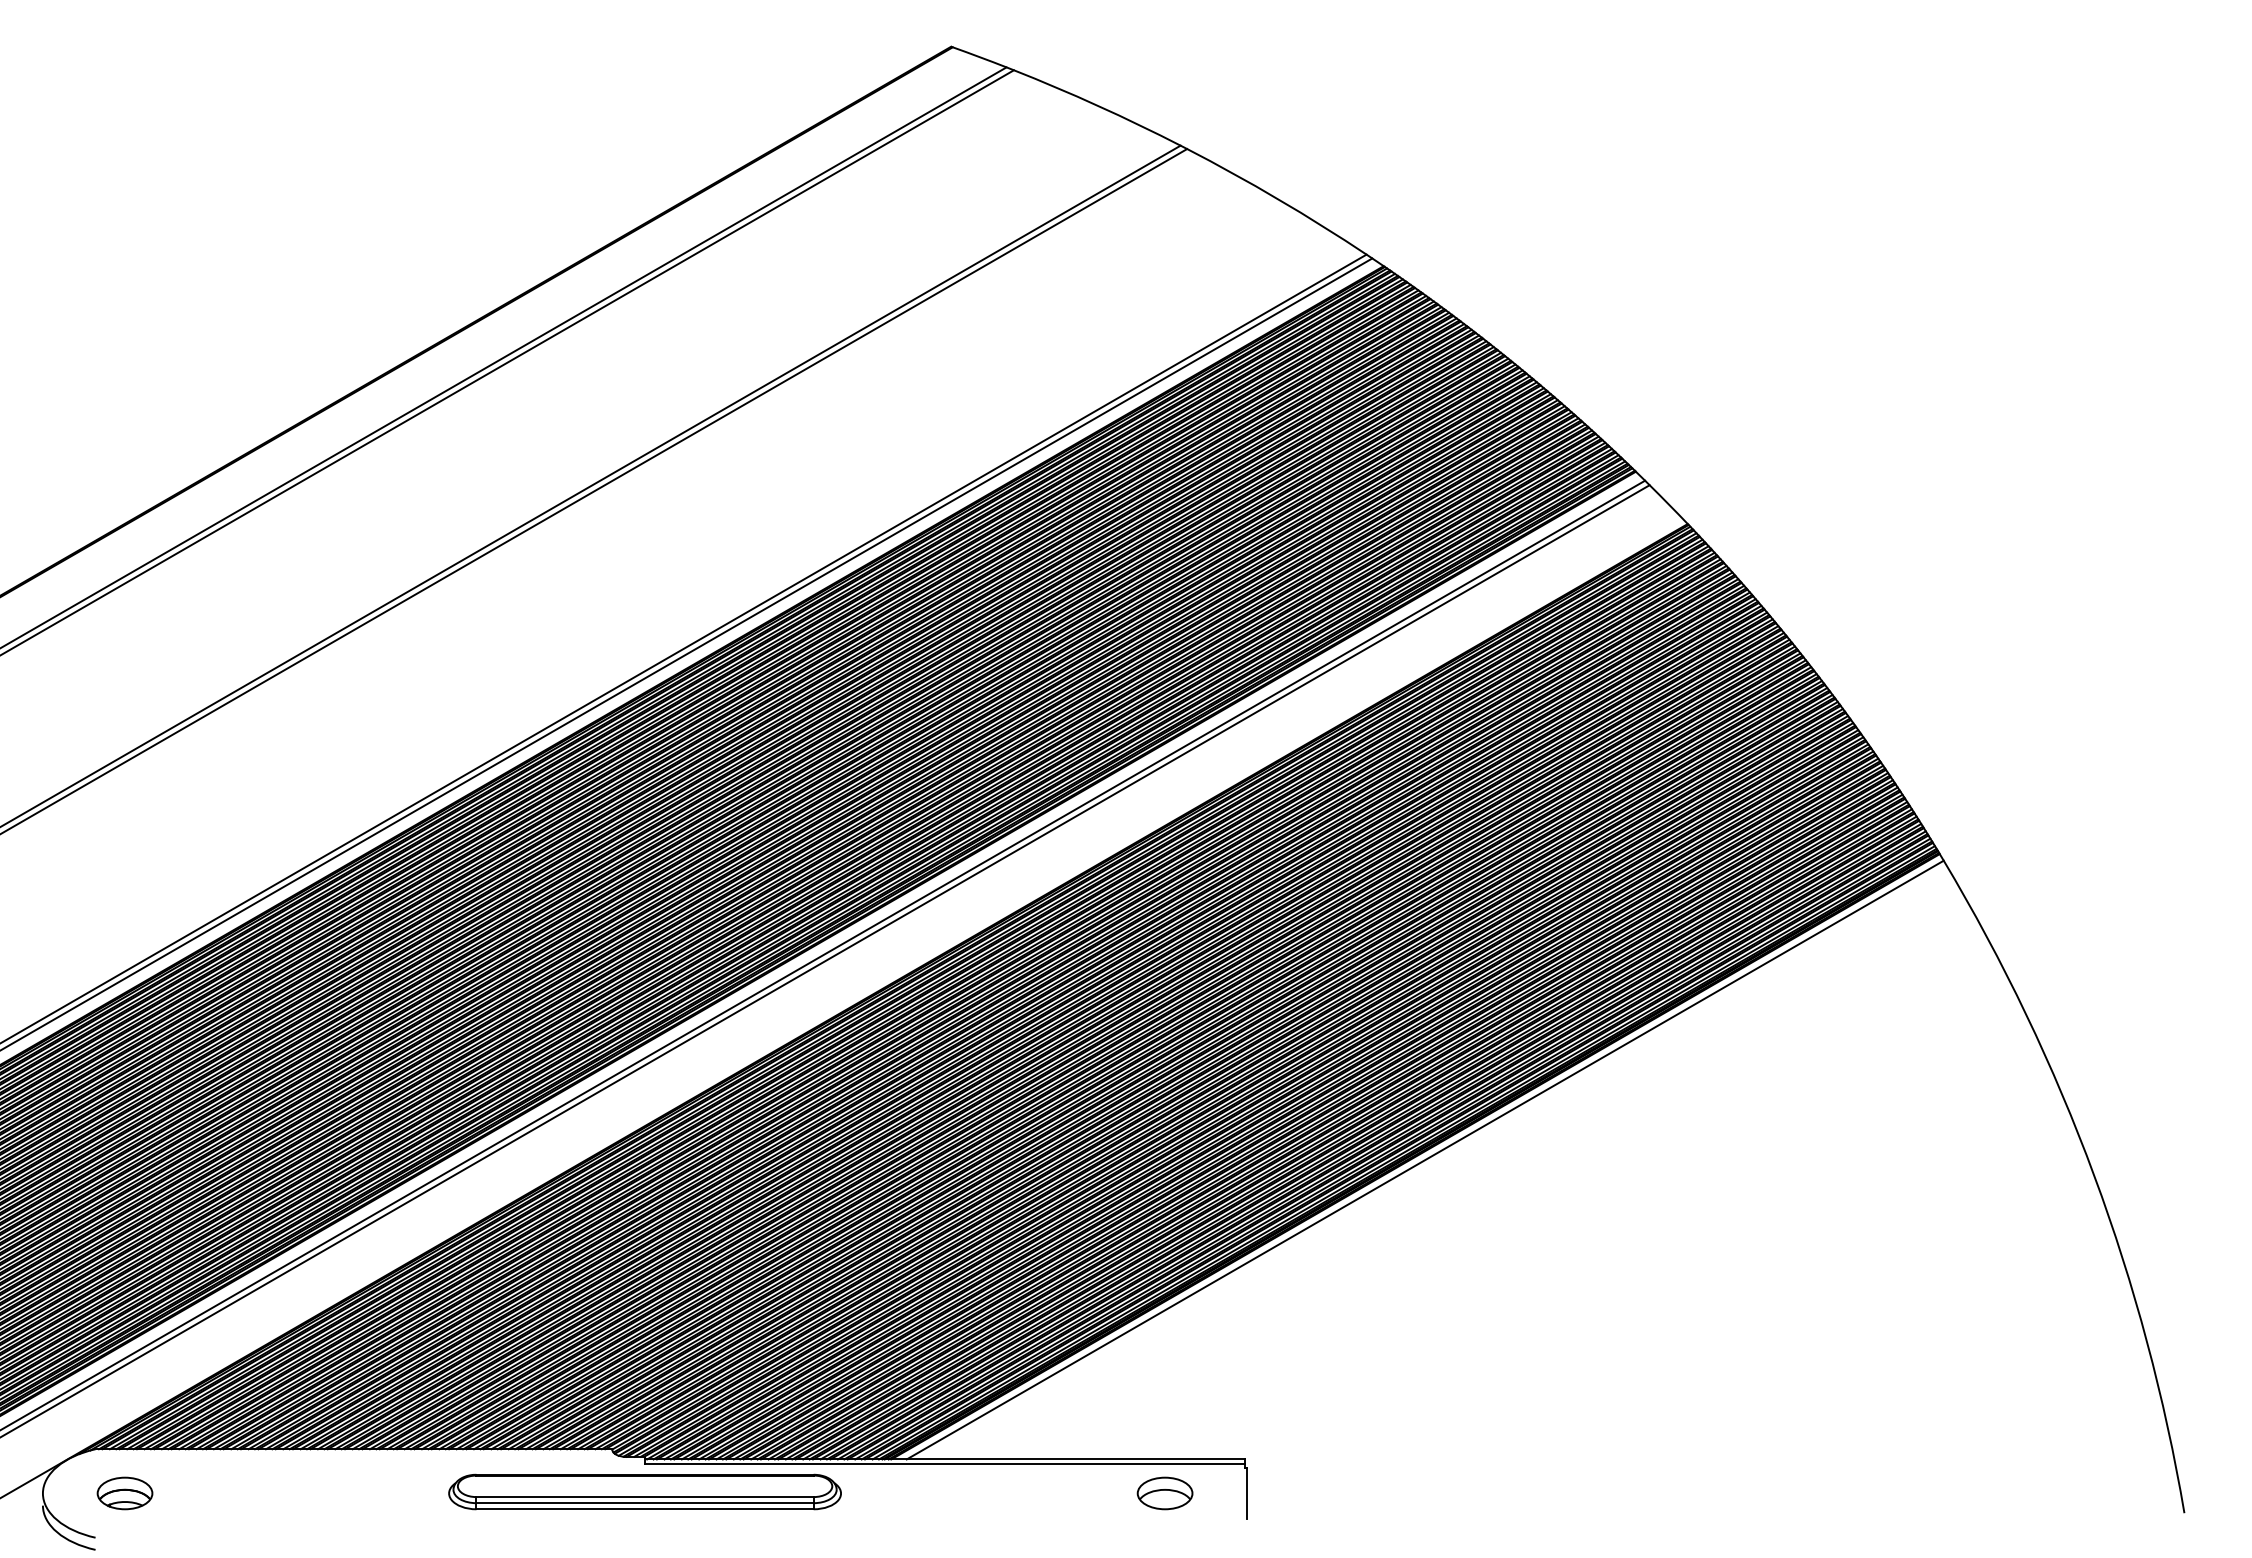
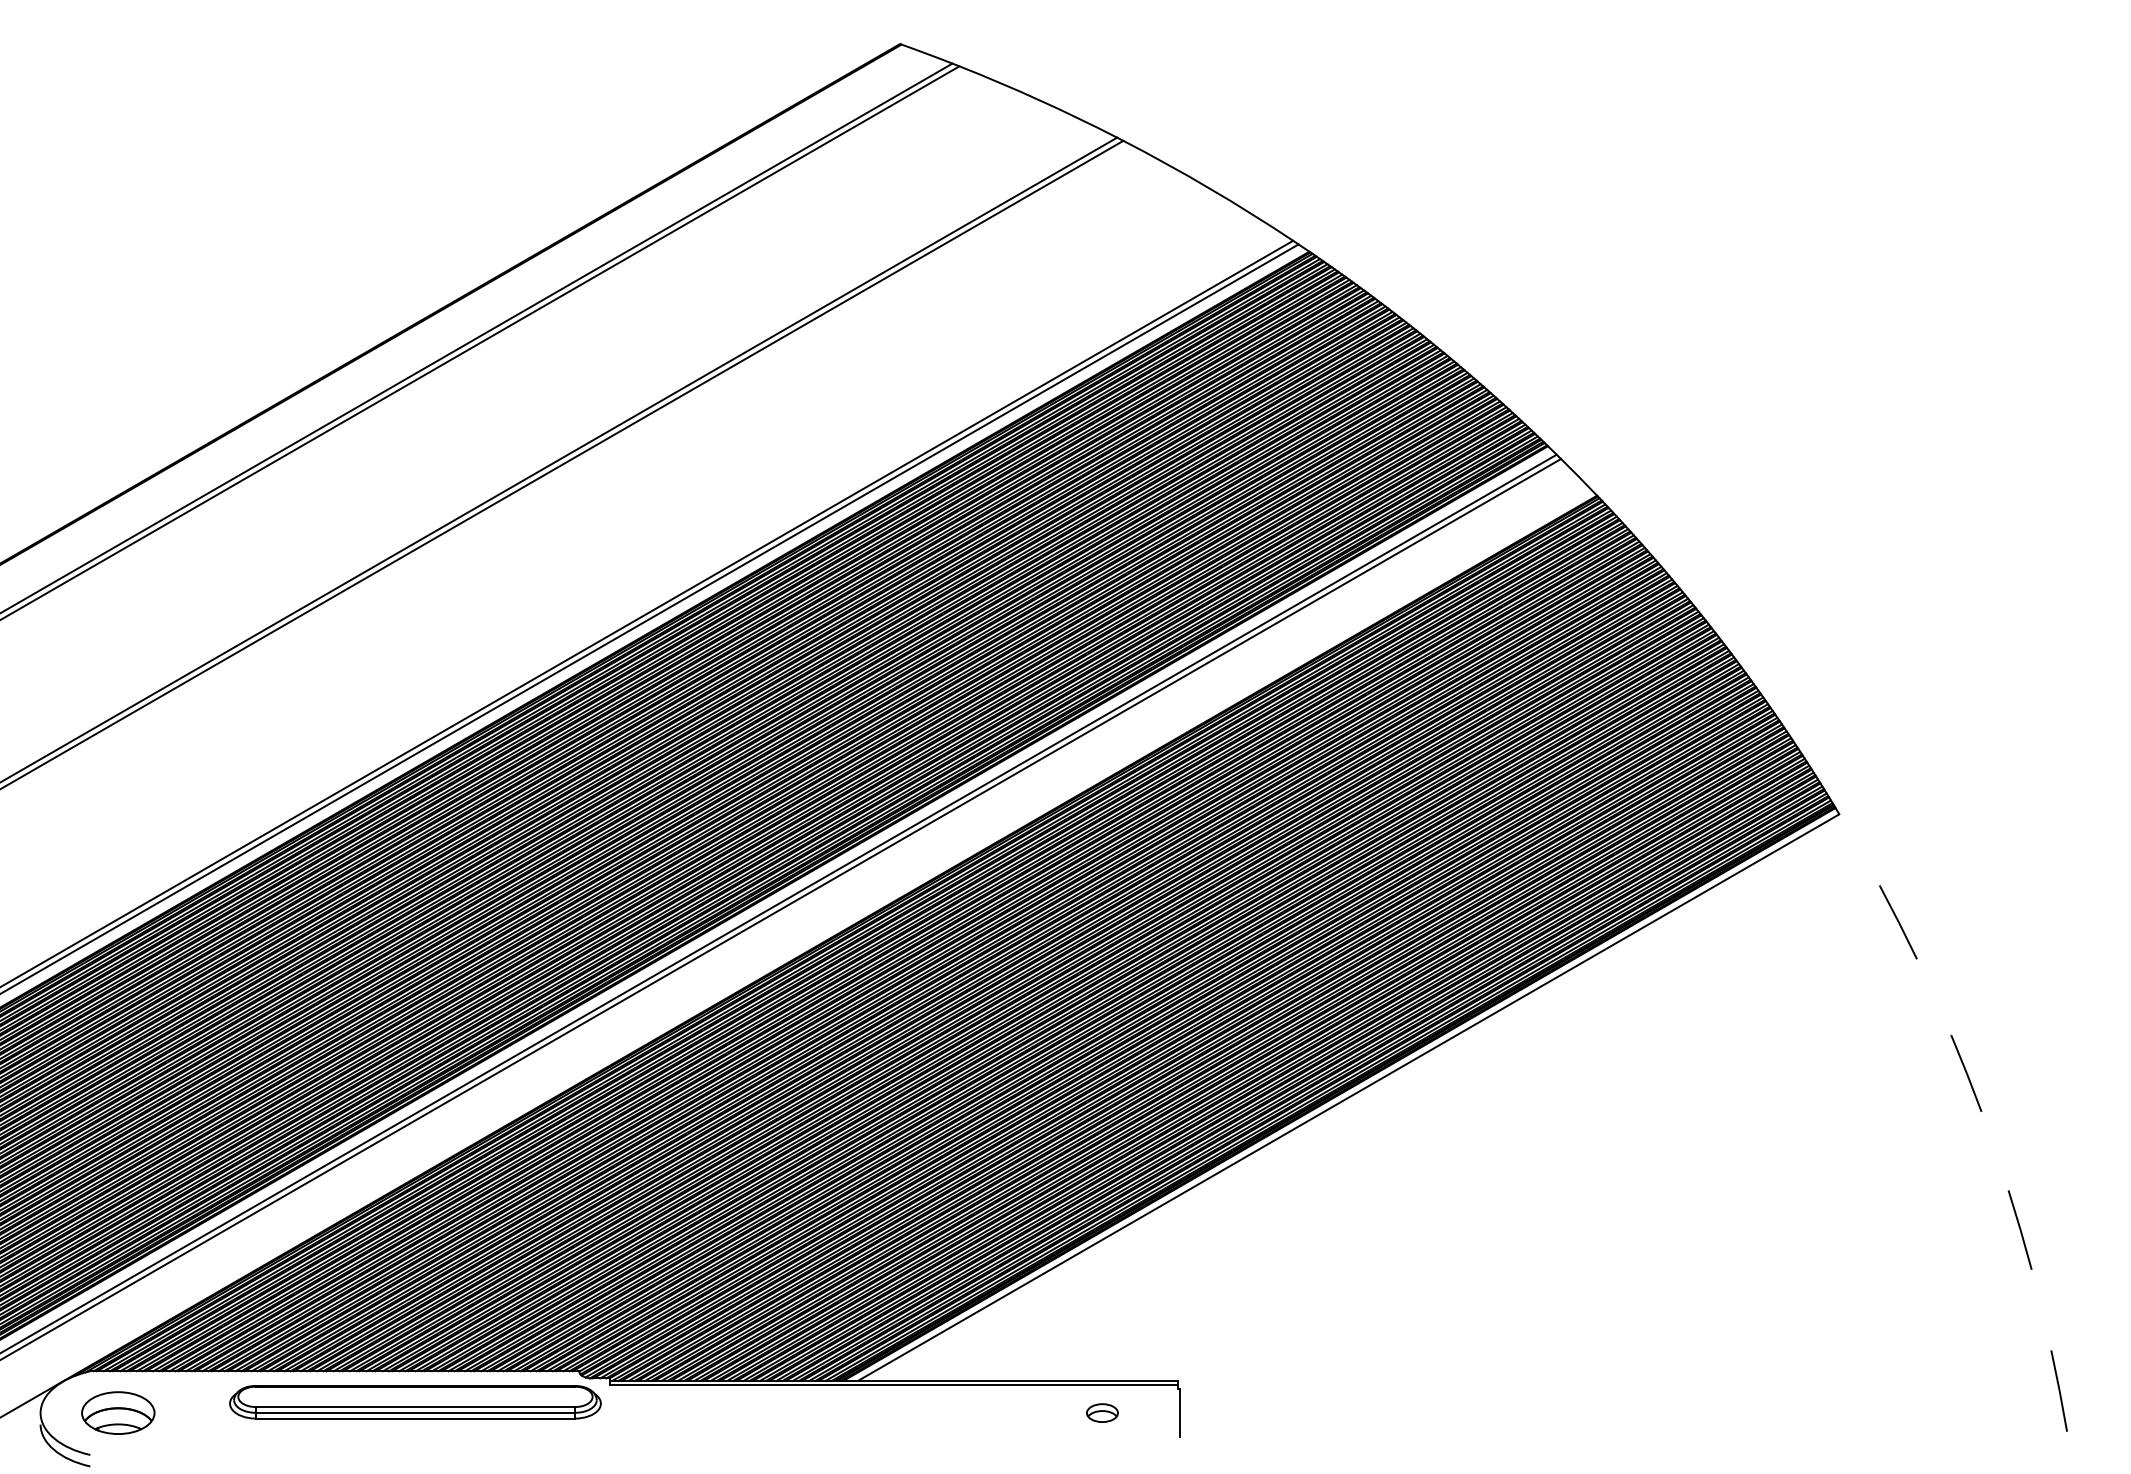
arc: (2094, 1175) -> (1981, 1112), solid -> dashed
part: (644, 1491) -> (414, 1401), moved
part: (124, 1493) -> (117, 1413), size x1.4
part: (1164, 1493) -> (1101, 1413), size x0.6

